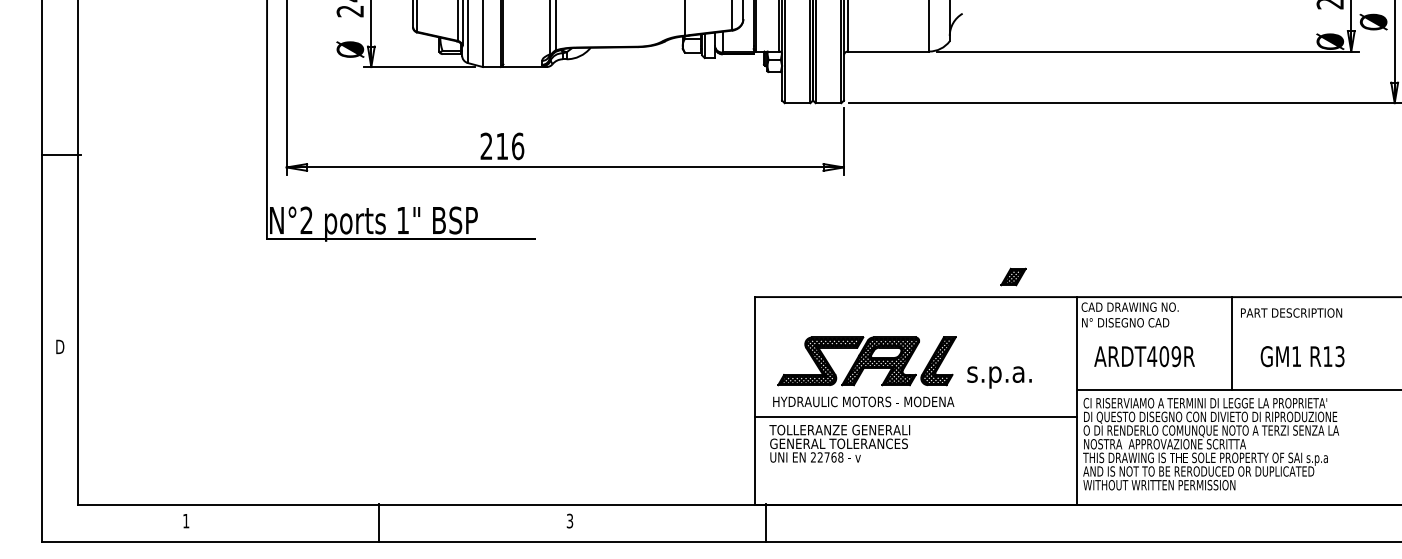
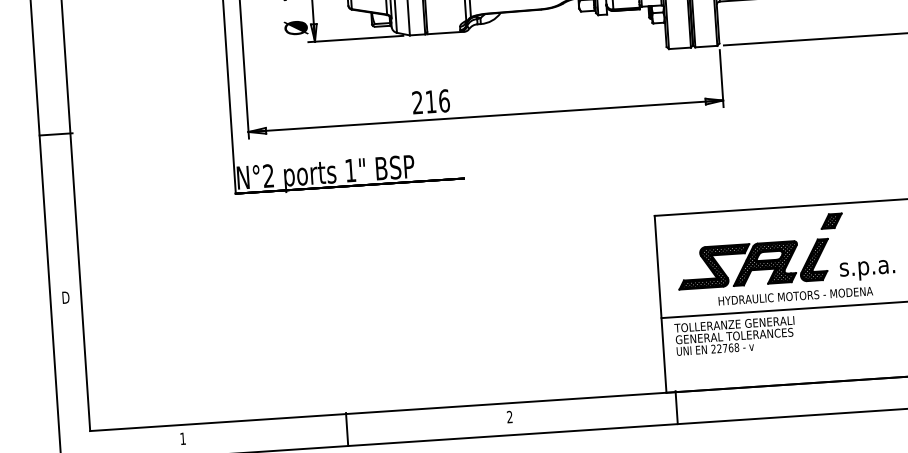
part: (1013, 276) -> (831, 220), moved
text: (863, 401) -> (795, 295), moved
text: (569, 521) -> (509, 417), 3 -> 2

